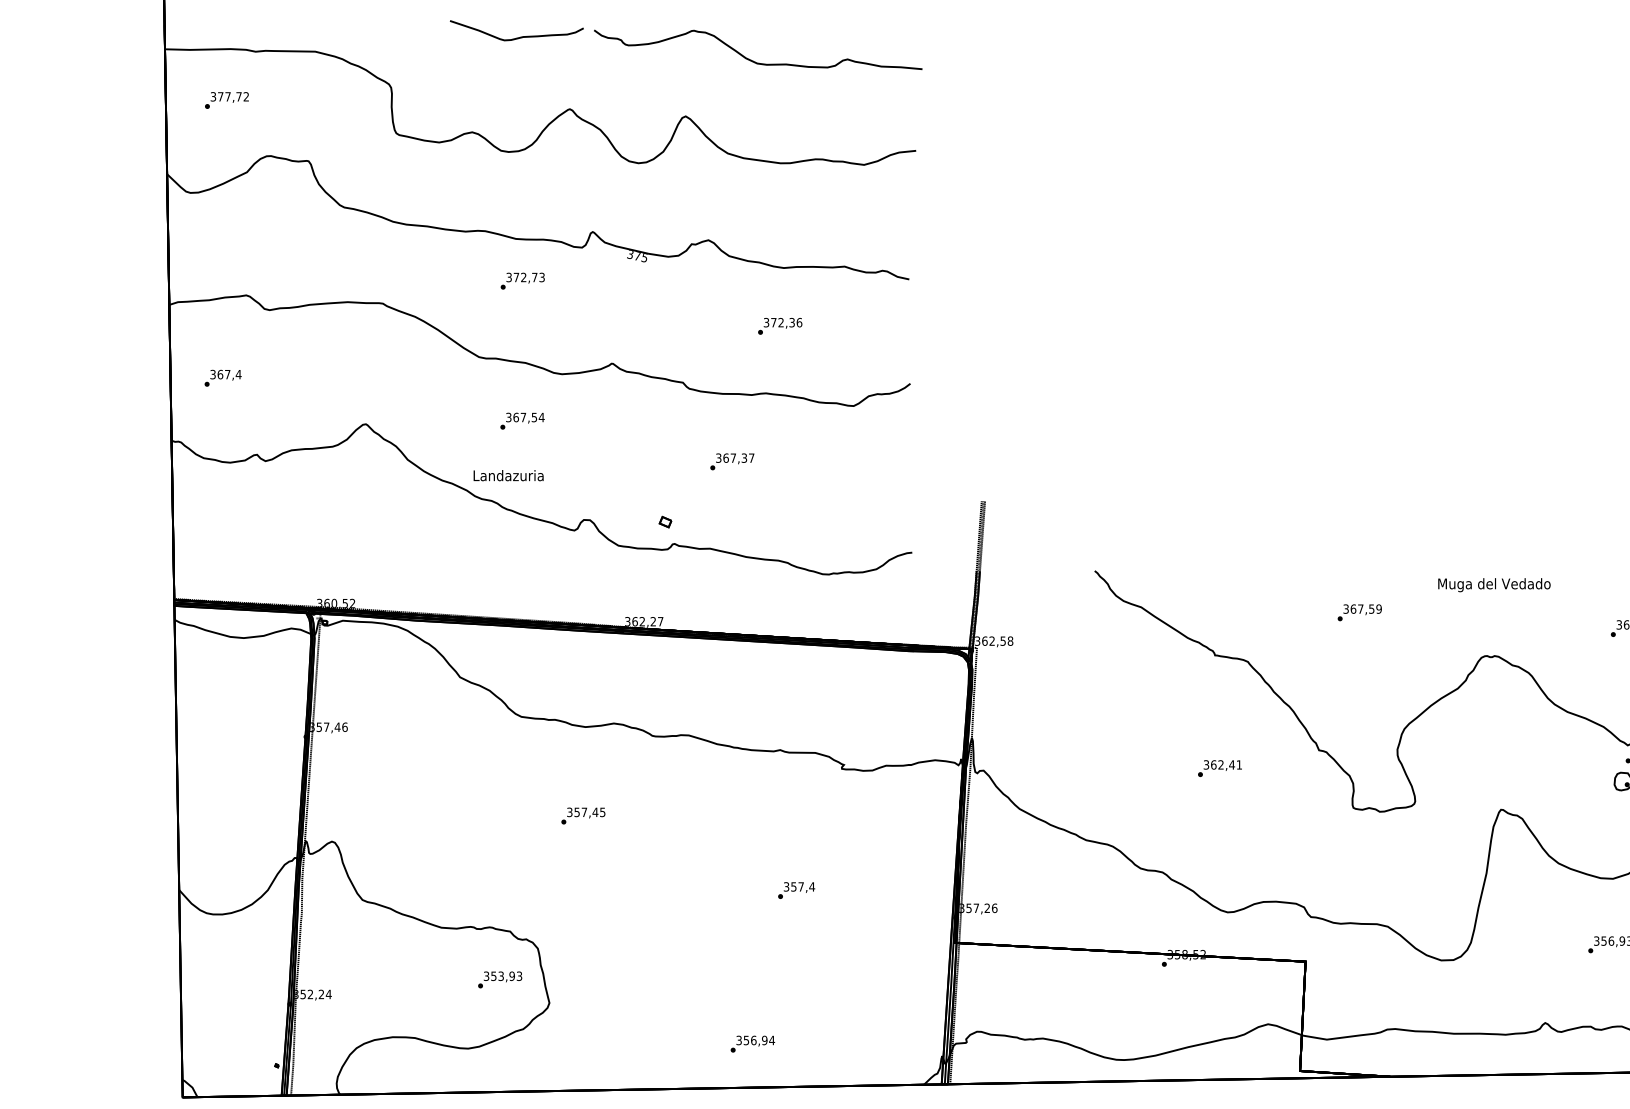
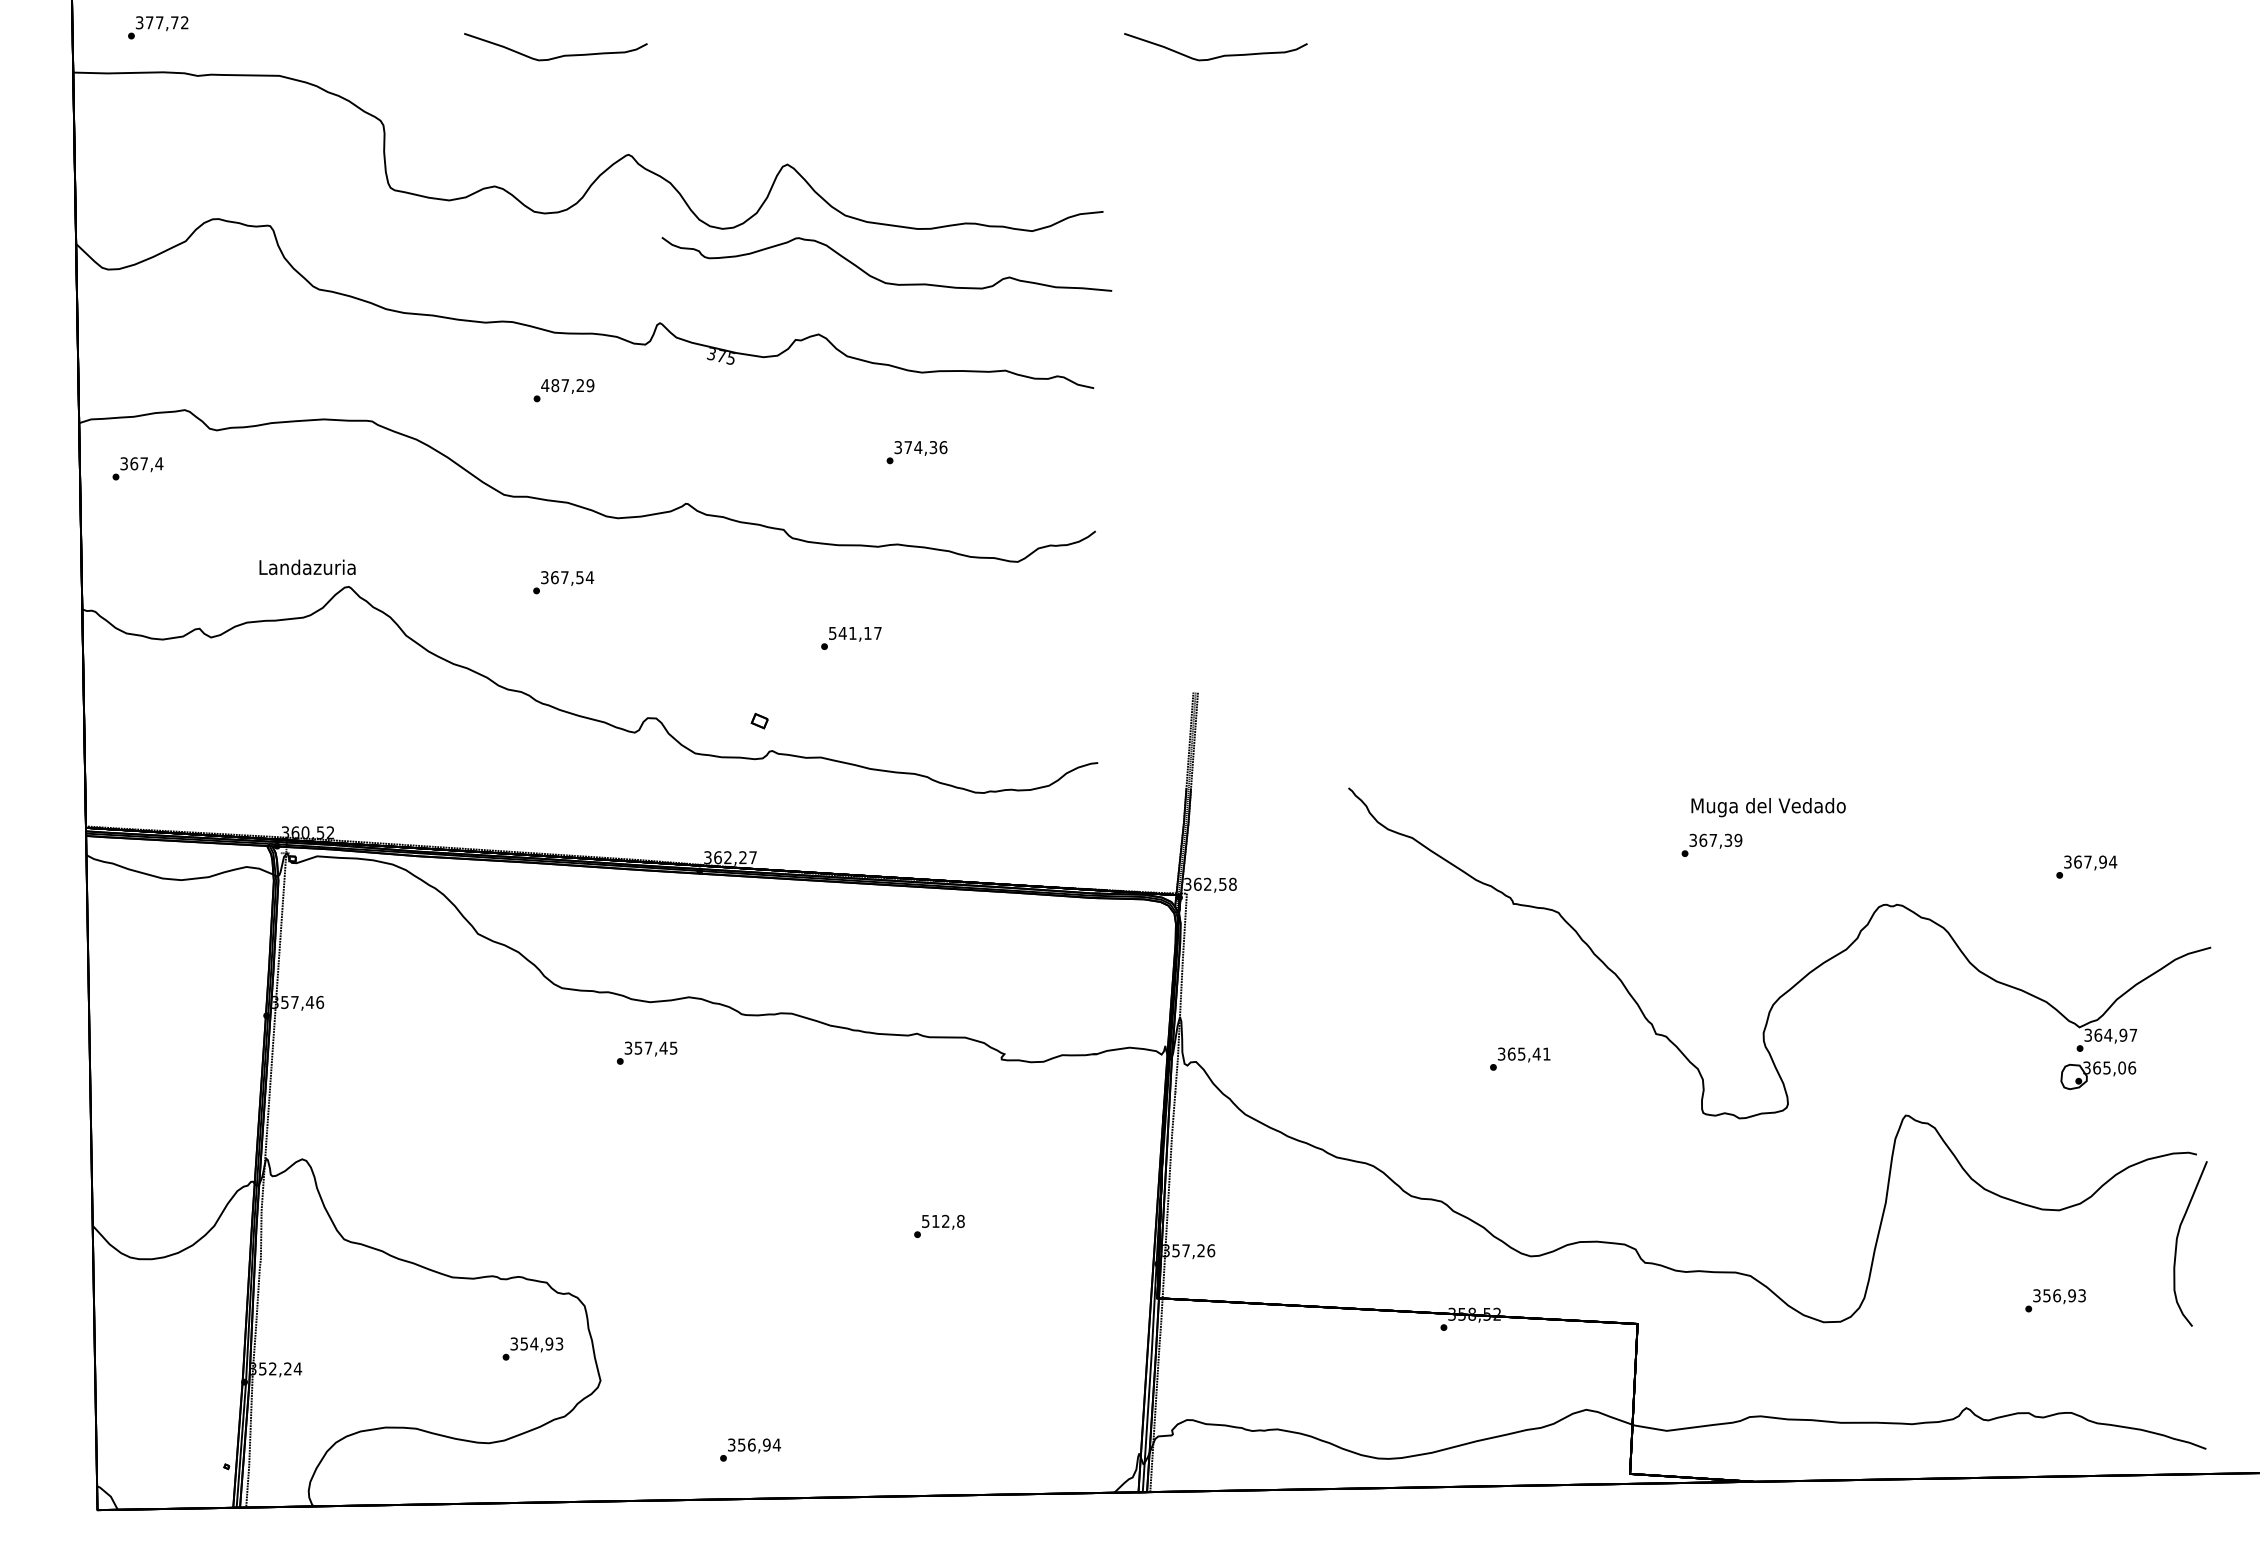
curve: (998, 37) -> (1216, 56), added
curve: (752, 60) -> (878, 278), moved
text: (227, 100) -> (158, 27), moved
text: (525, 277) -> (567, 385), 372,73 -> 487,29
text: (781, 322) -> (918, 447), 372,36 -> 374,36
text: (222, 378) -> (137, 468), moved
text: (731, 457) -> (850, 632), 367,37 -> 541,17
text: (508, 475) -> (307, 566), moved
text: (1494, 585) -> (1768, 807), moved
text: (1371, 608) -> (1728, 839), 367,59 -> 367,39
text: (1220, 764) -> (1521, 1053), 362,41 -> 365,41
text: (583, 815) -> (647, 1052), moved
text: (799, 886) -> (943, 1220), 357,4 -> 512,8
text: (501, 975) -> (534, 1343), 353,93 -> 354,93
text: (752, 1043) -> (750, 1449), moved

